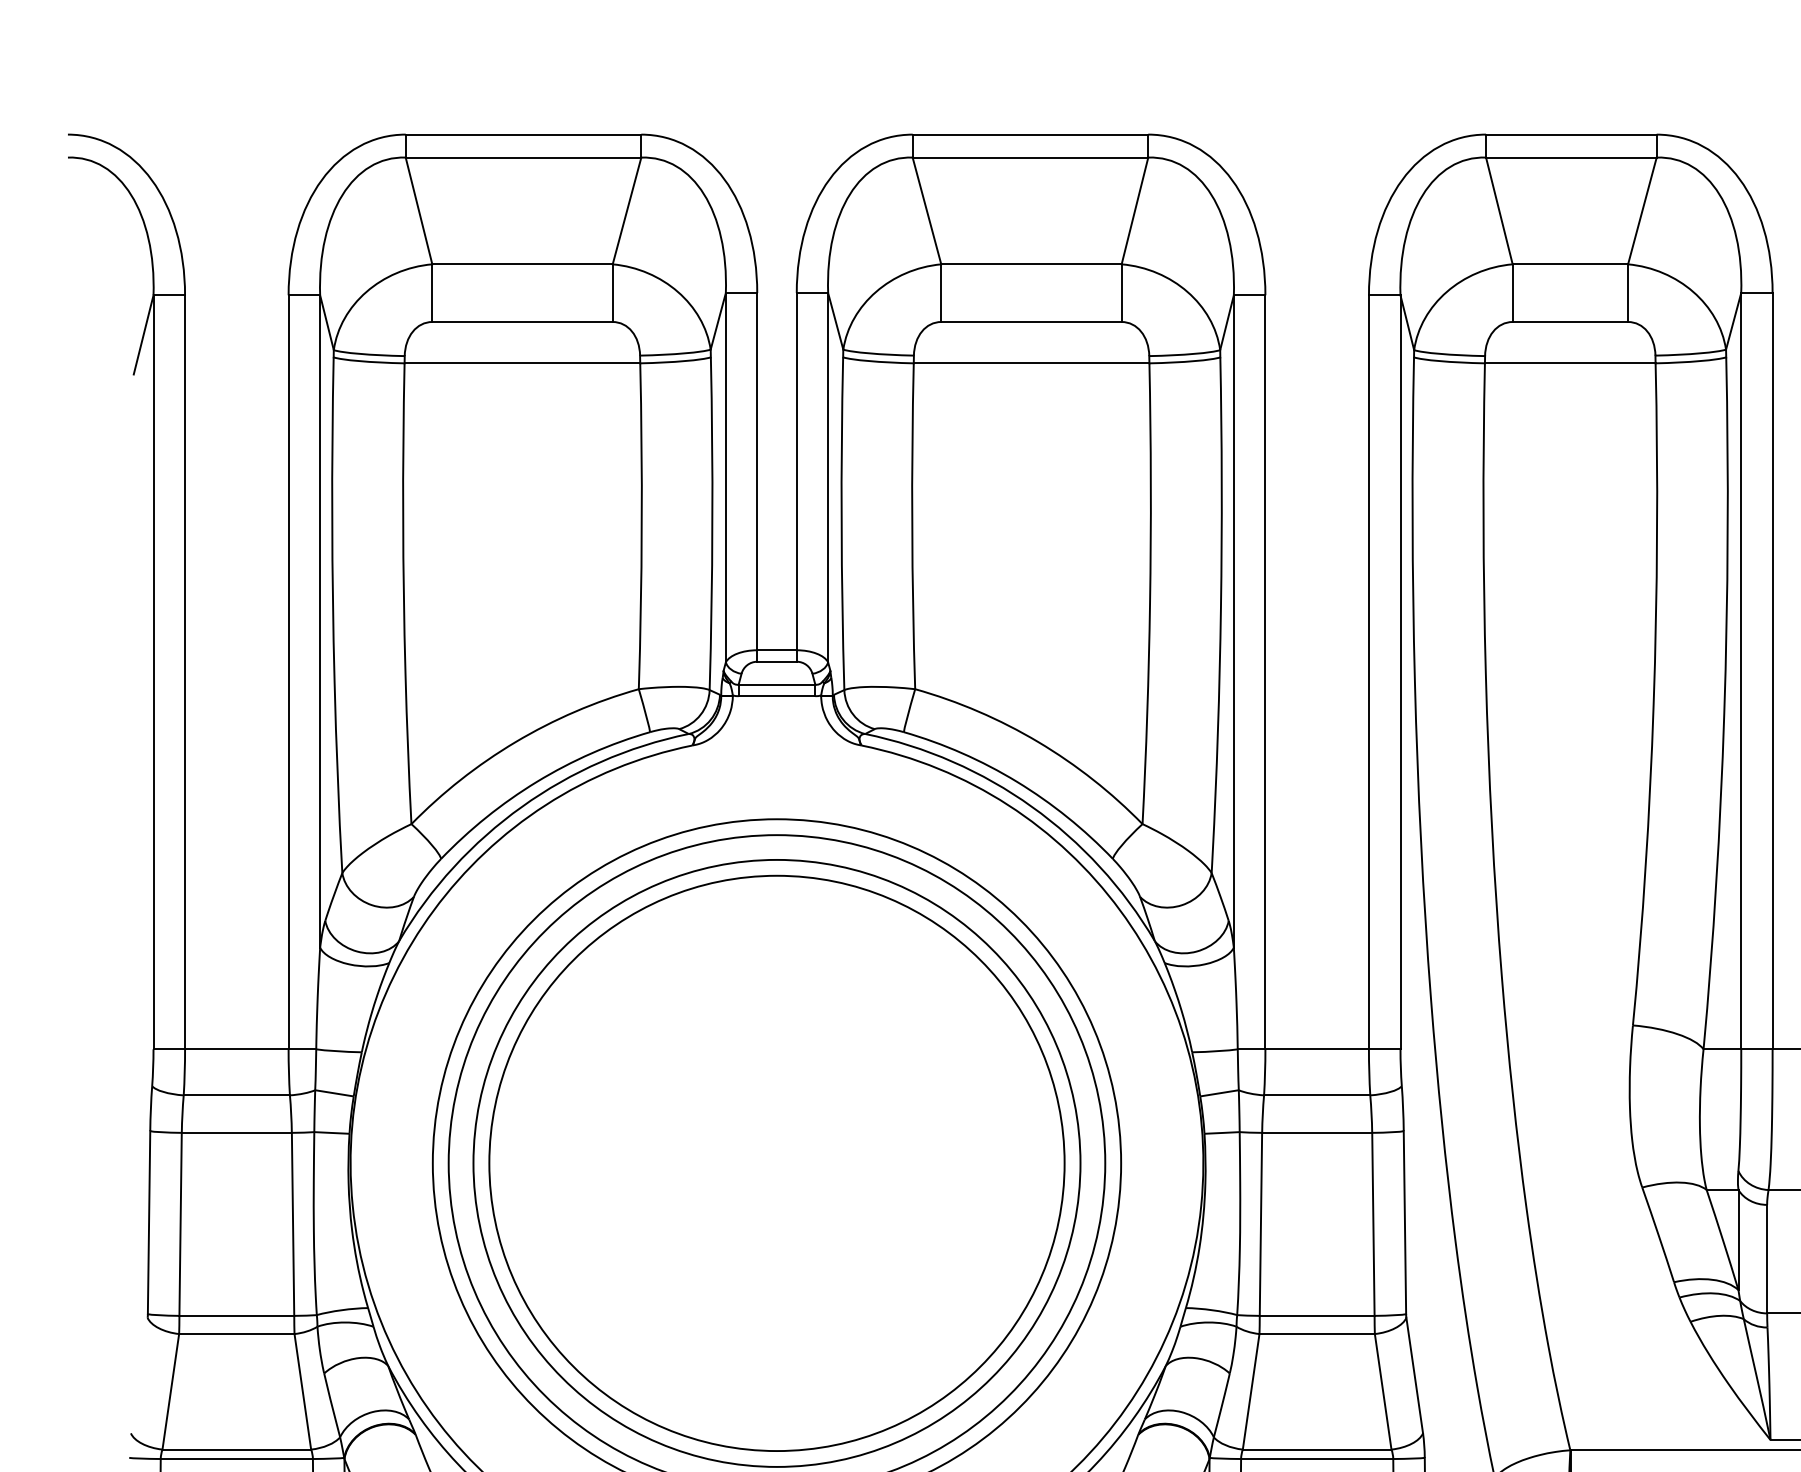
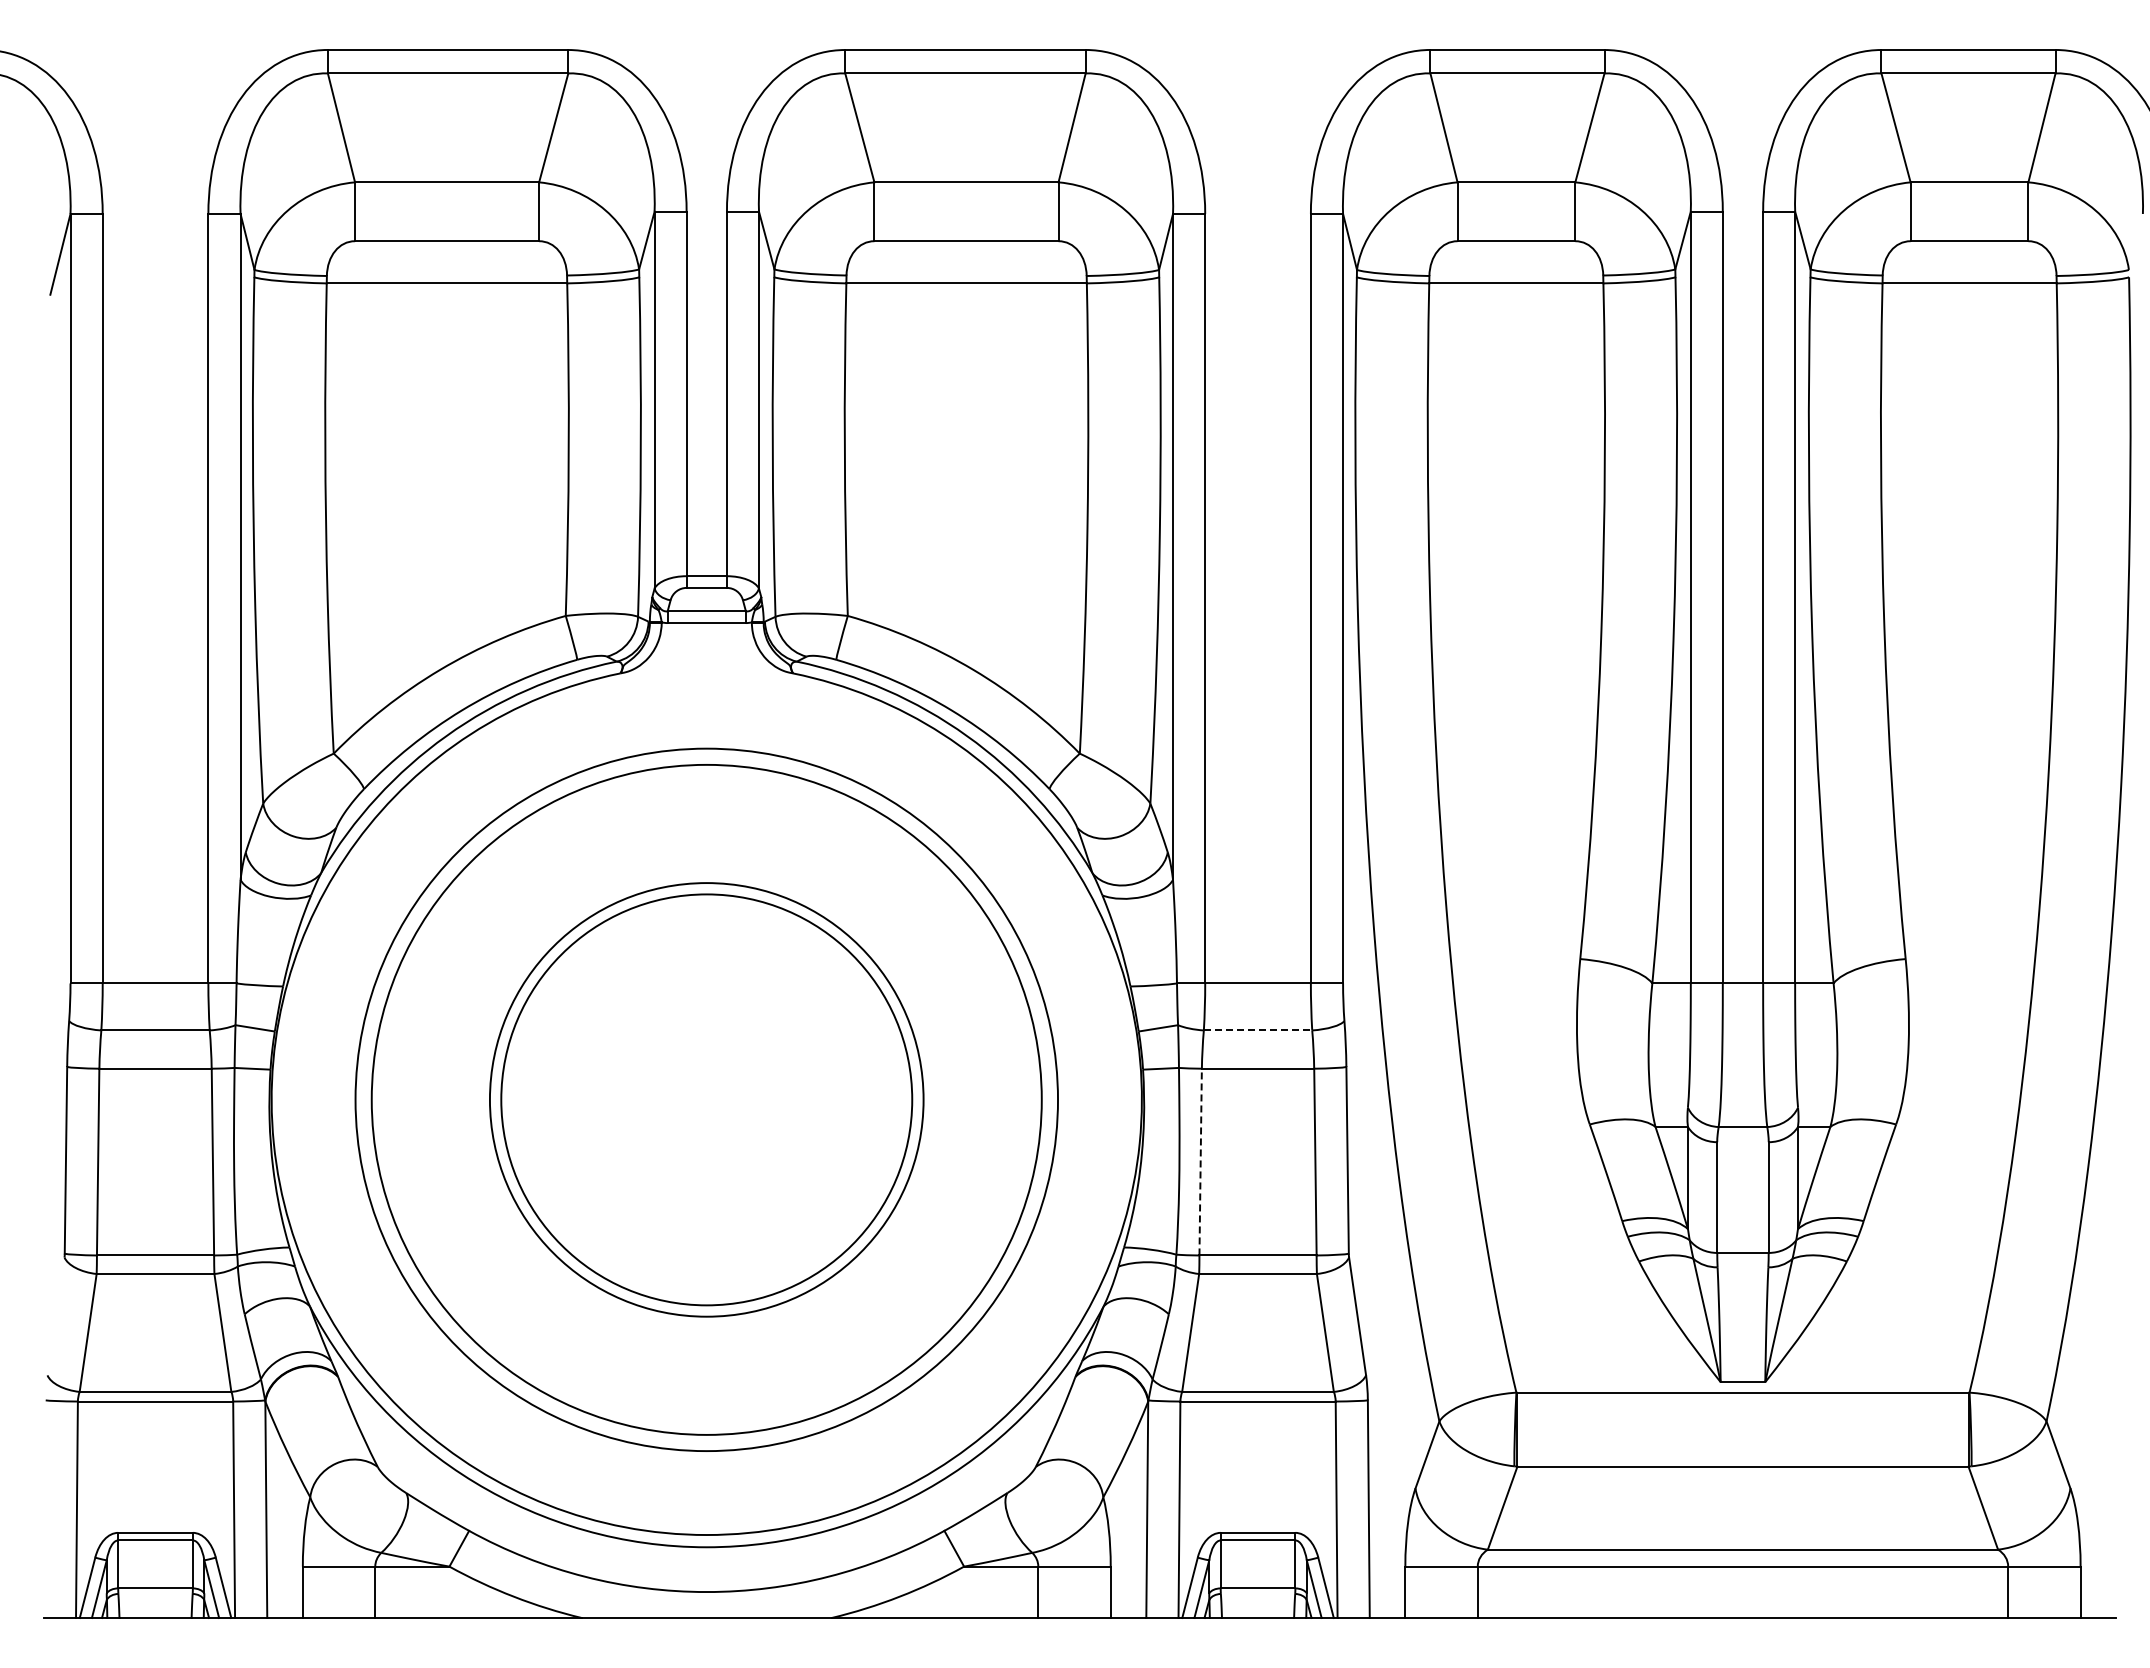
line: (1317, 1095) -> (1258, 1030), solid -> dashed
circle: (776, 1163) -> (706, 1099), size x0.7
circle: (776, 1163) -> (706, 1099), size x0.7
line: (1260, 1223) -> (1200, 1161), solid -> dashed

